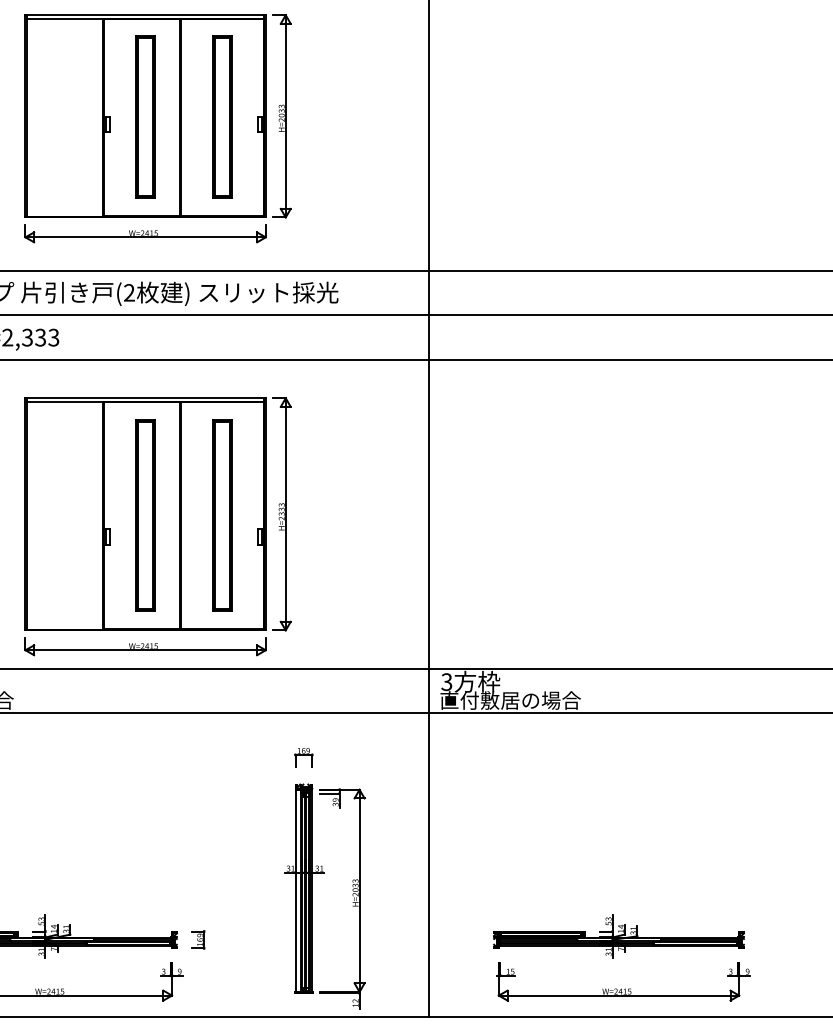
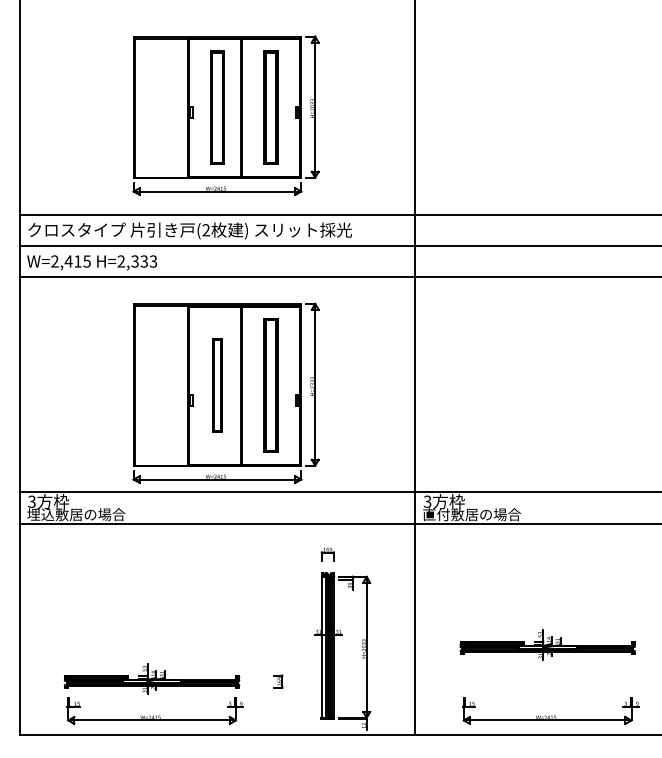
part: (145, 515) -> (217, 385), size x0.7
part: (618, 935) -> (547, 644), moved
part: (198, 939) -> (278, 681), moved

